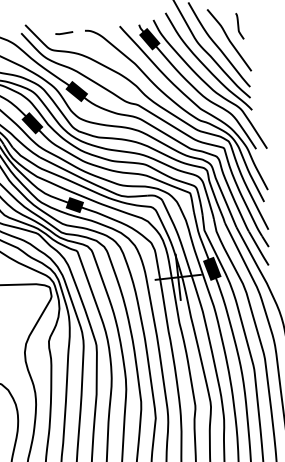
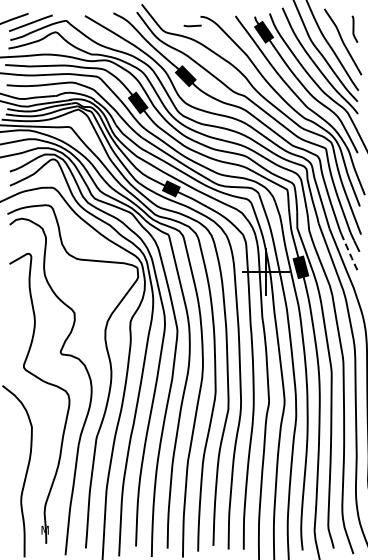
line: (64, 32) -> (192, 25), moved
line: (258, 248) -> (349, 252), solid -> dashed

